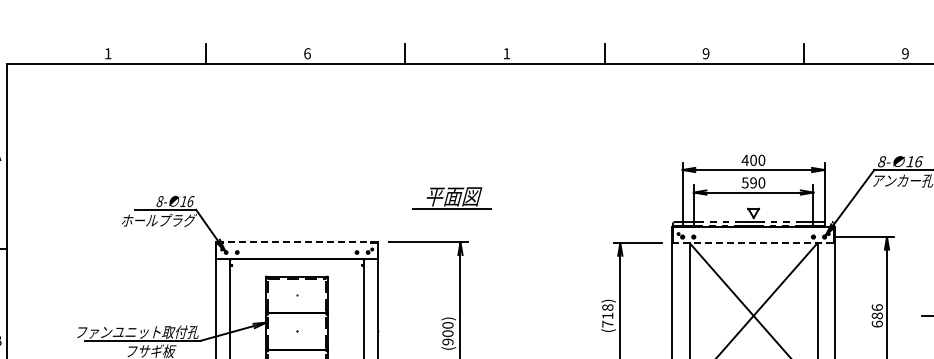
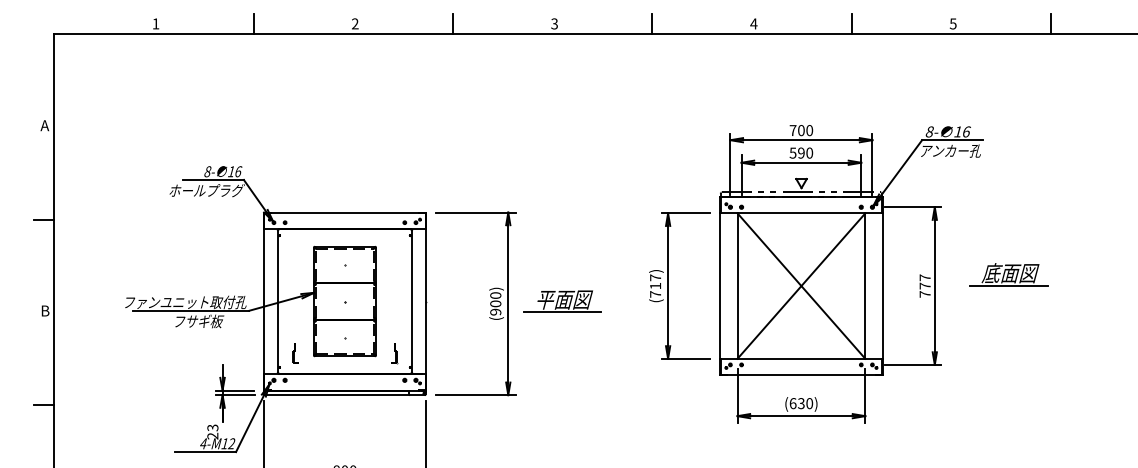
text: (307, 53) -> (355, 23), 6 -> 2
text: (506, 53) -> (554, 23), 1 -> 3
text: (705, 53) -> (753, 23), 9 -> 4
text: (904, 53) -> (952, 23), 9 -> 5
text: (744, 160) -> (792, 130), 400 -> 700
part: (451, 198) -> (562, 301), moved
line: (296, 242) -> (344, 212), dashed -> solid
line: (753, 243) -> (801, 213), dashed -> solid
text: (607, 307) -> (655, 277), (718) -> (717)
text: (876, 315) -> (924, 285), 686 -> 777

